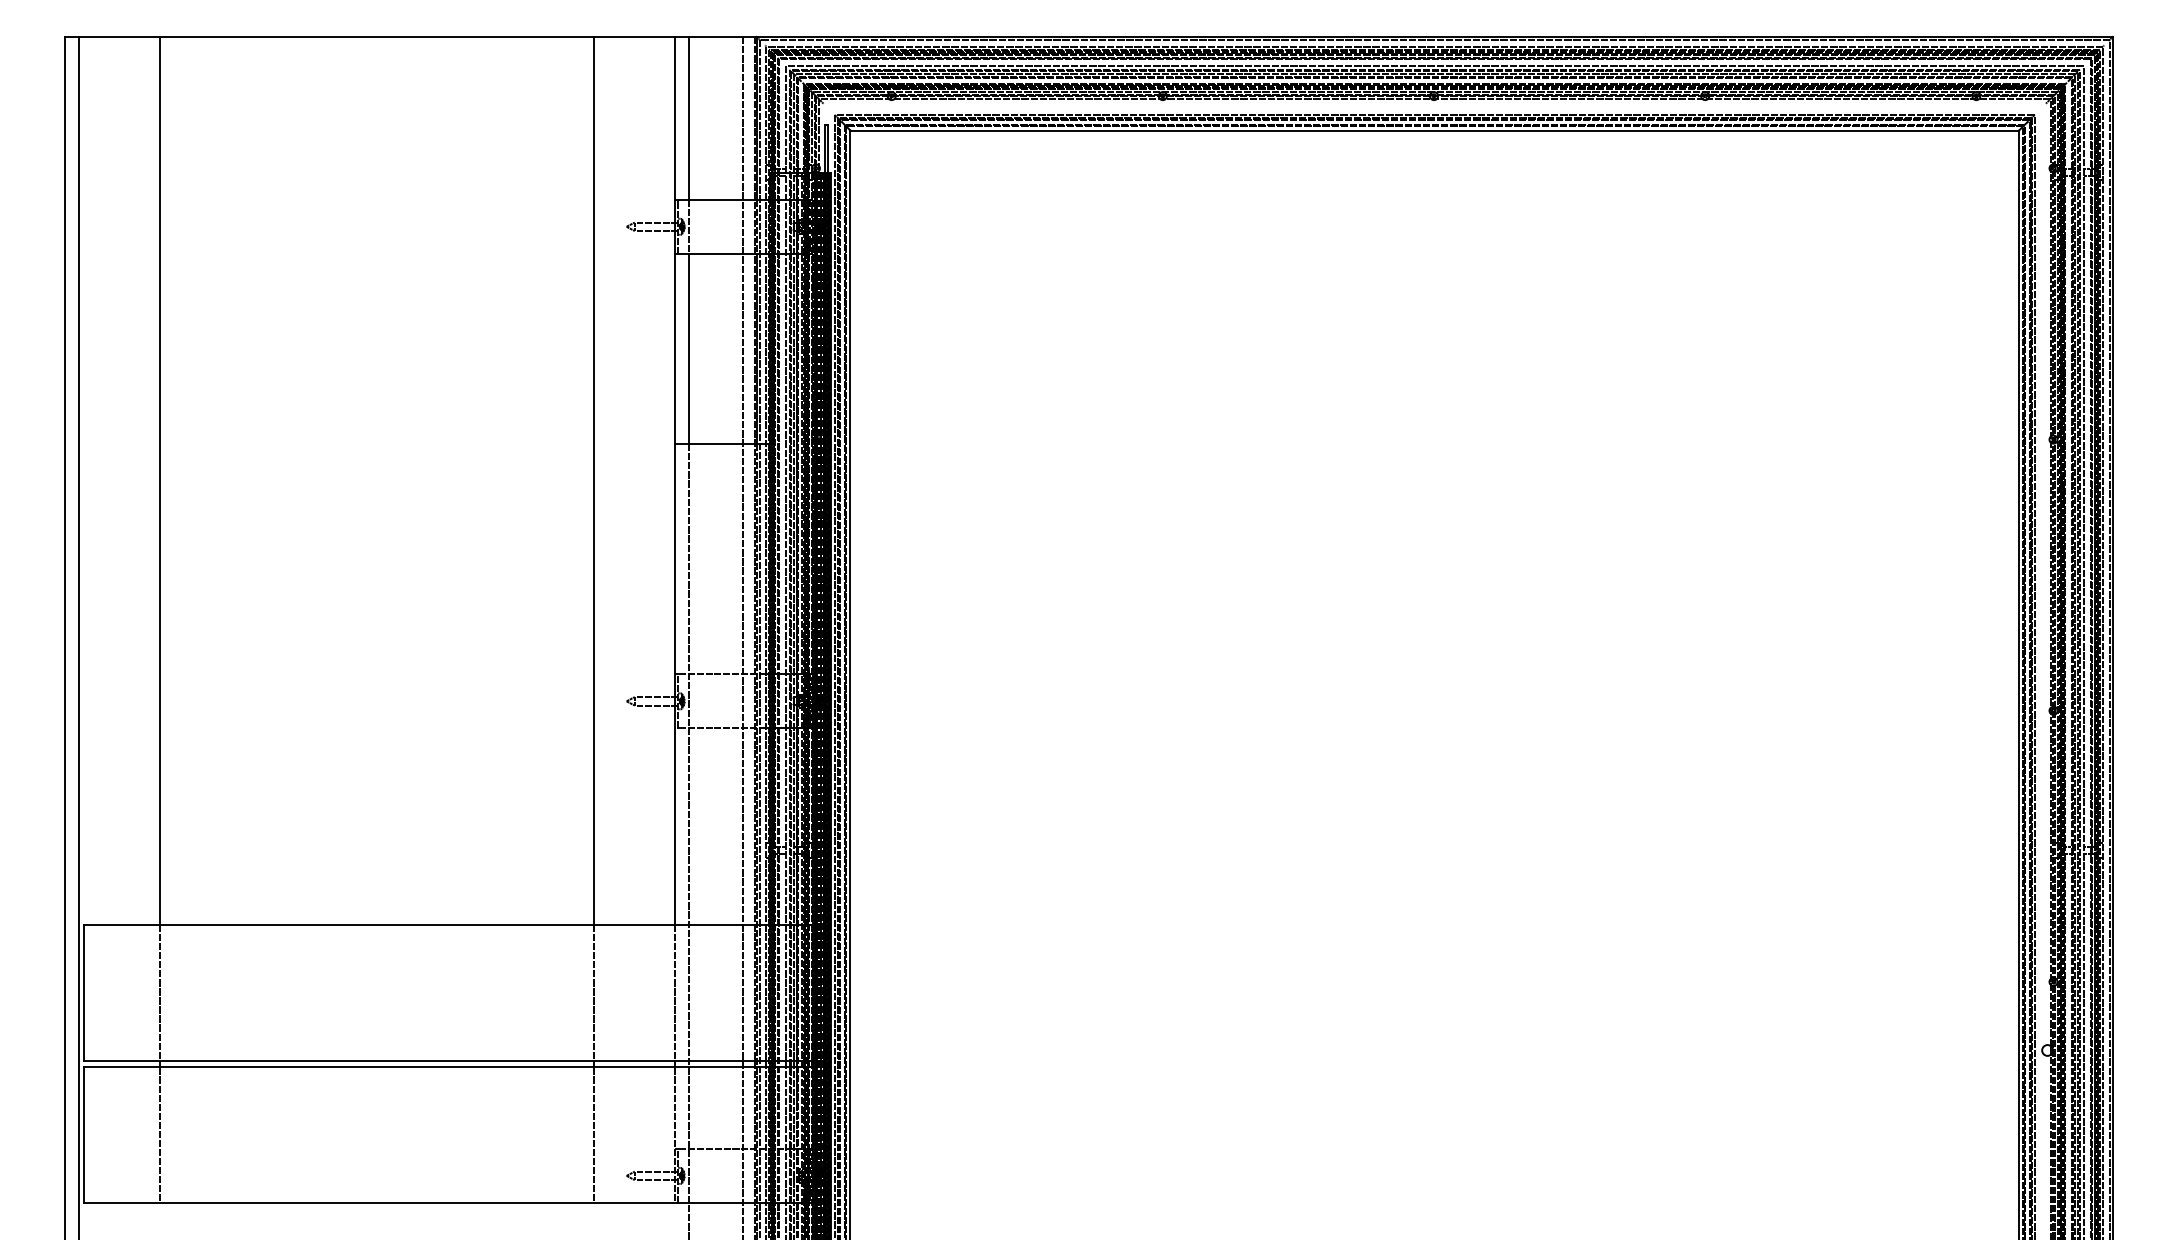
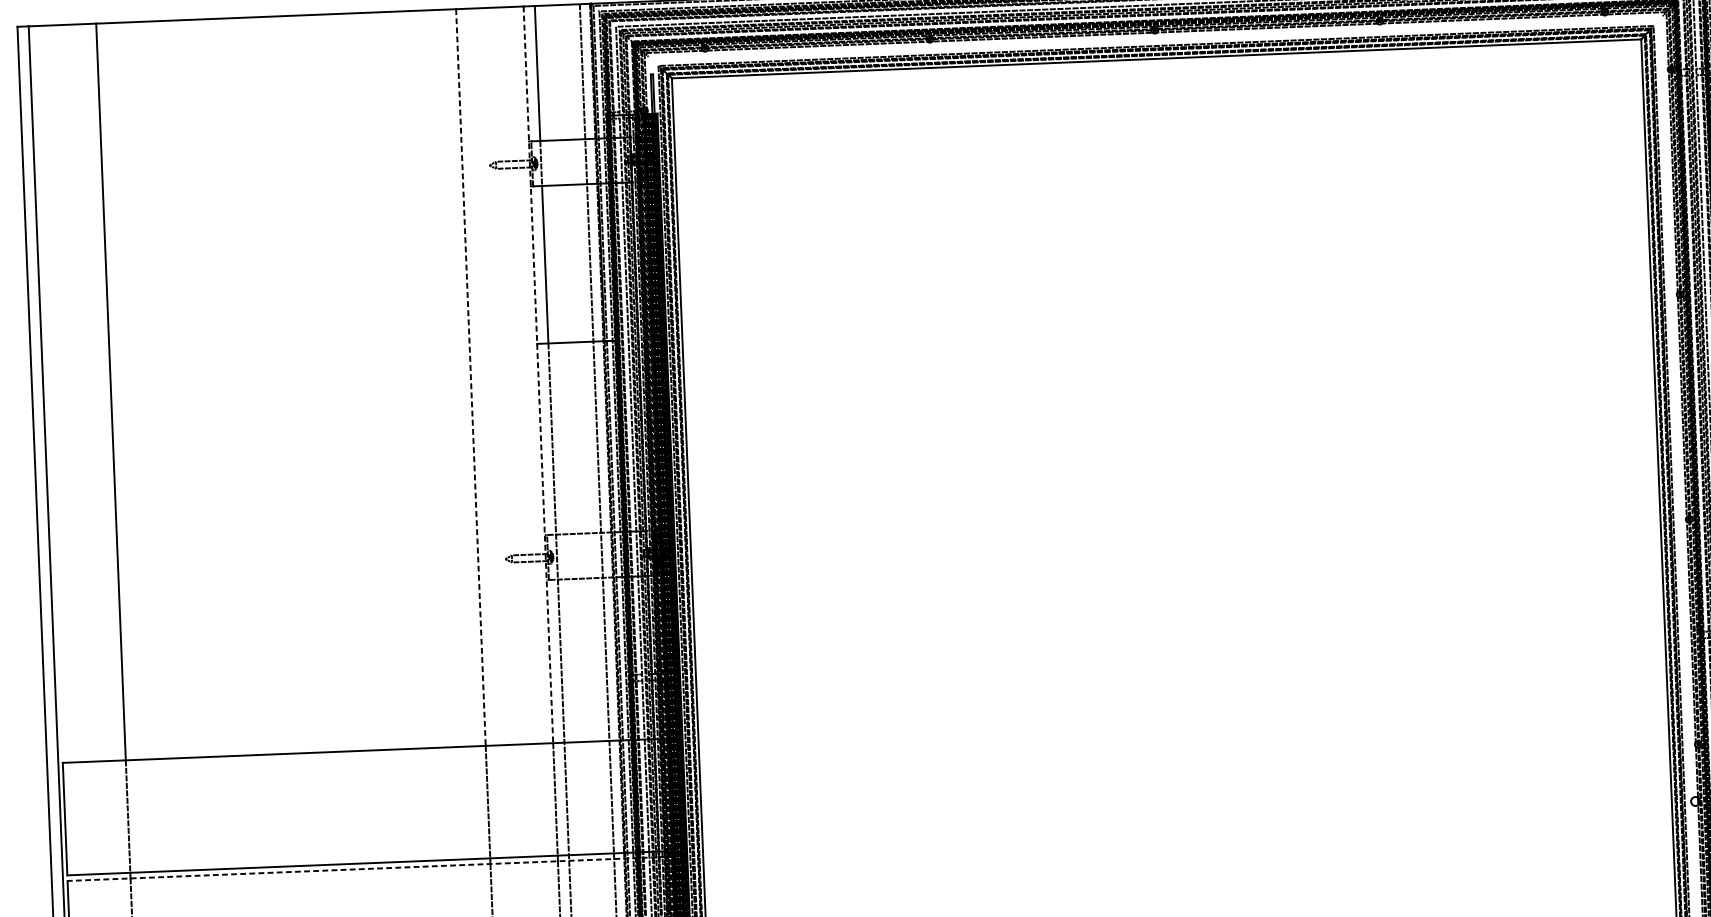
line: (594, 481) -> (471, 377), solid -> dashed
line: (675, 481) -> (538, 375), solid -> dashed
line: (449, 1067) -> (370, 868), solid -> dashed

